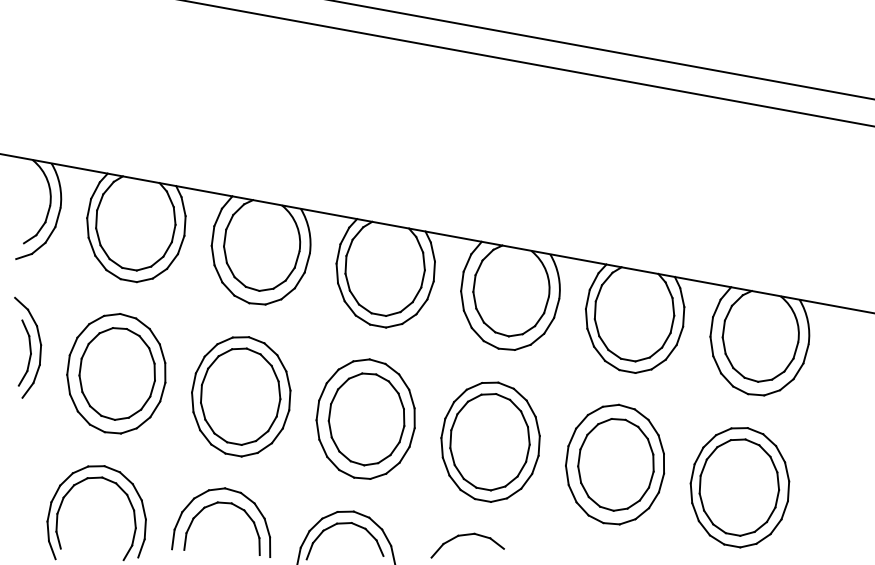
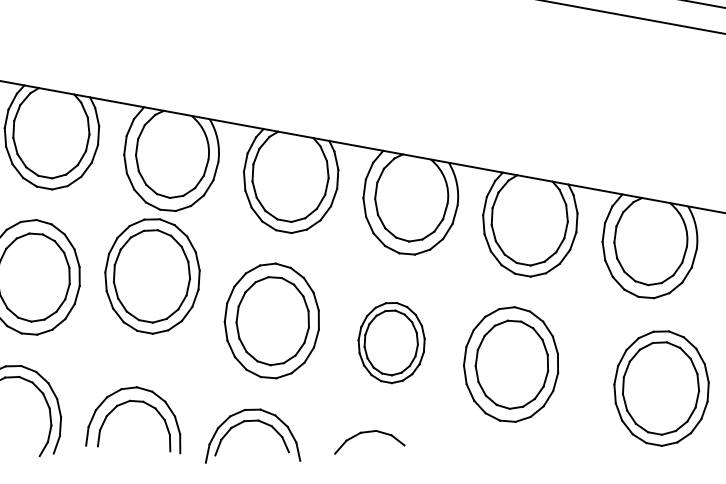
part: (241, 396) -> (152, 276), moved
part: (490, 441) -> (391, 342), size x0.7
part: (739, 487) -> (661, 388), moved

